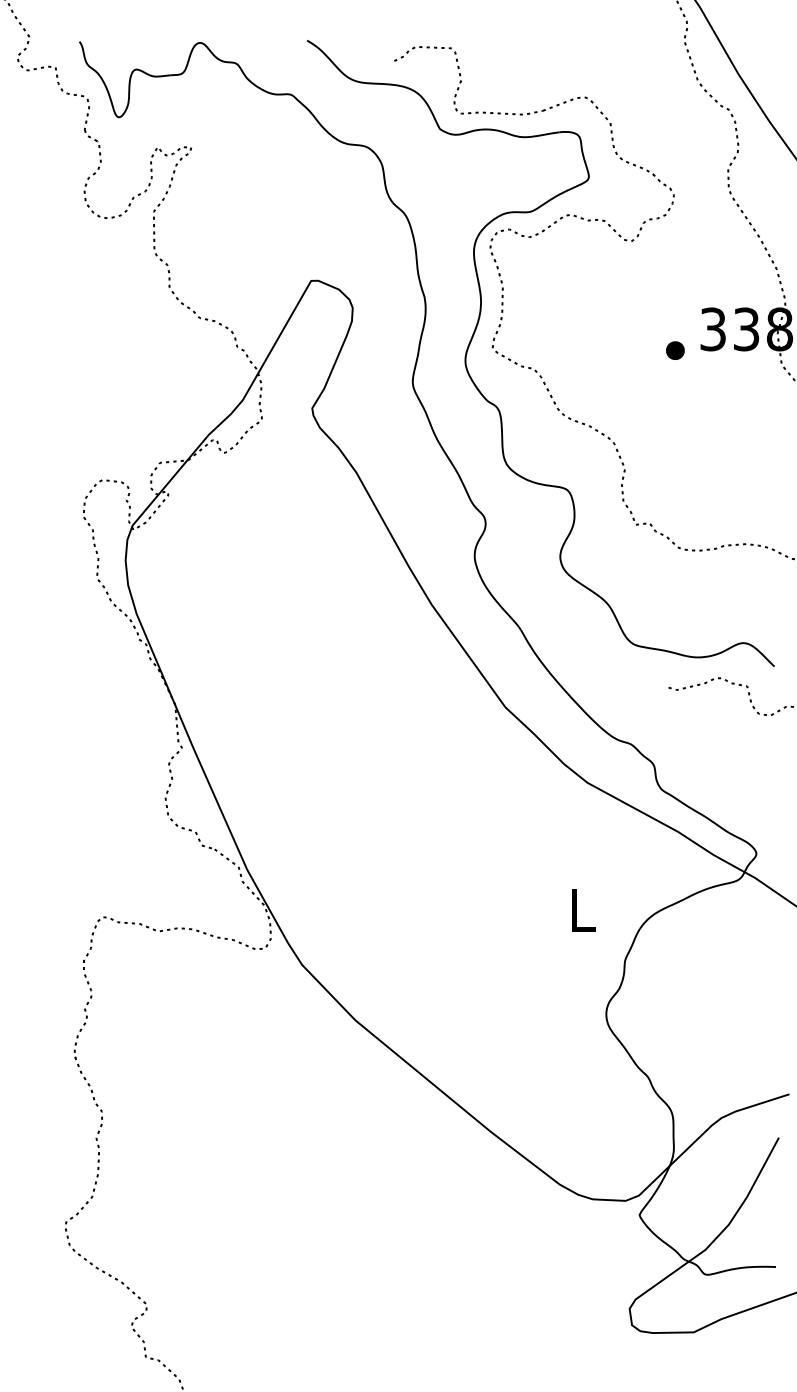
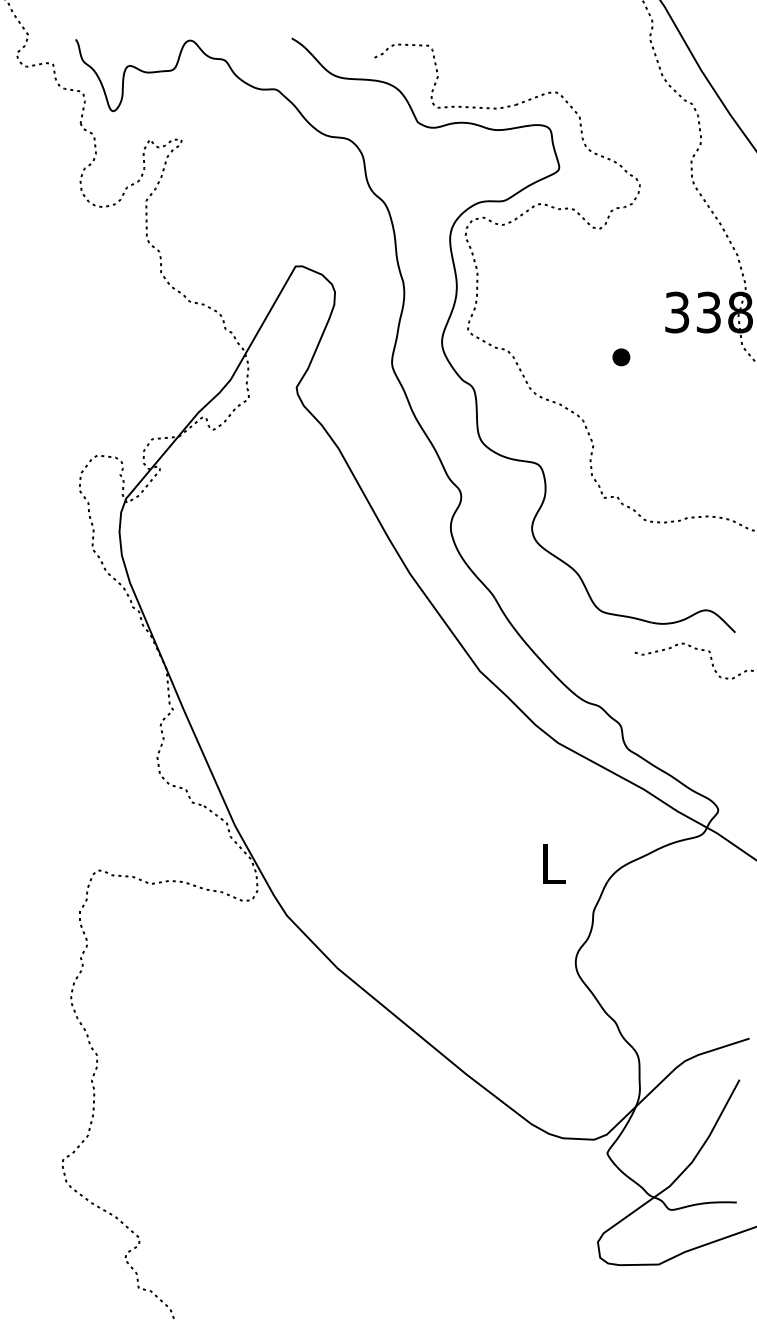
part: (675, 350) -> (621, 357), moved

